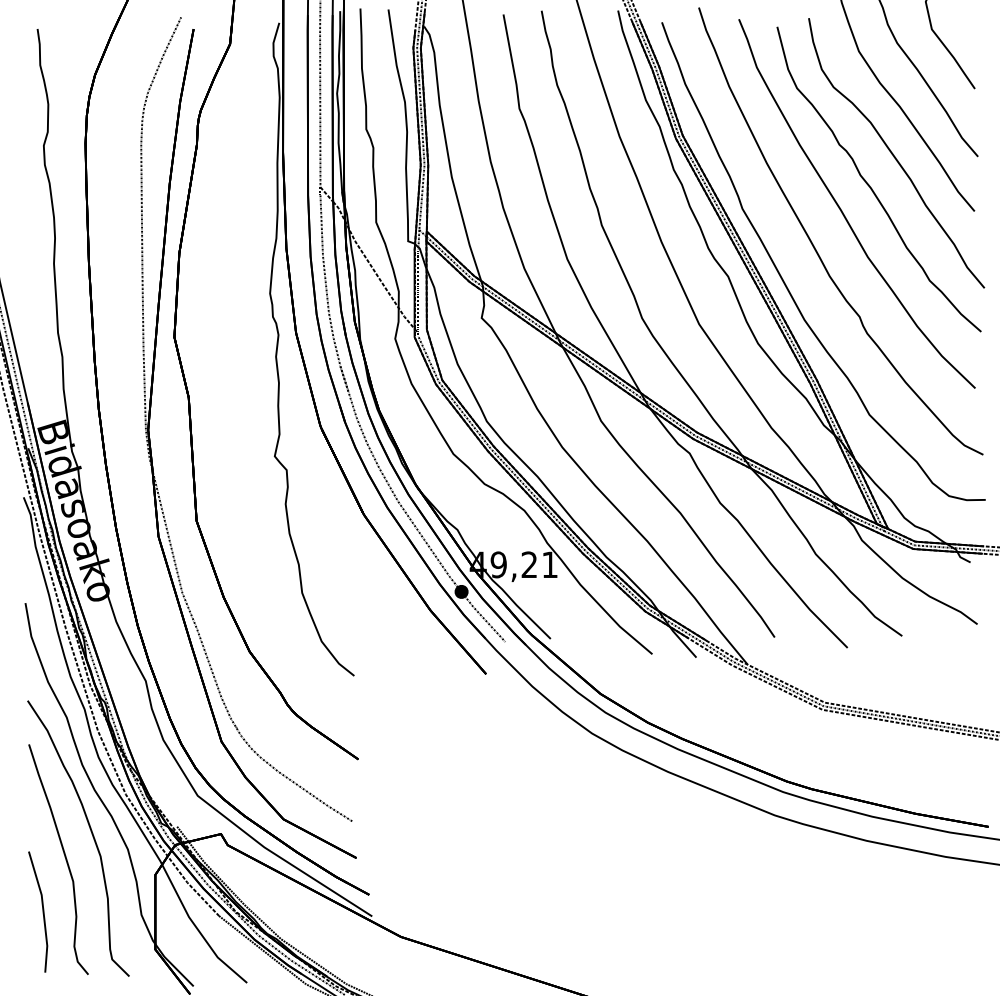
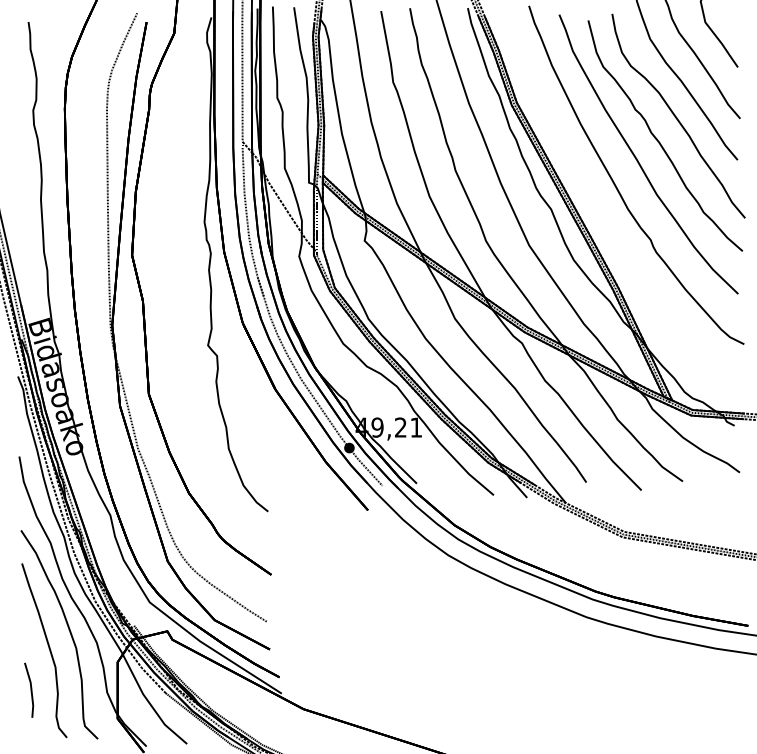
part: (785, 282) -> (594, 213), removed
part: (38, 911) -> (29, 689), size x0.6

